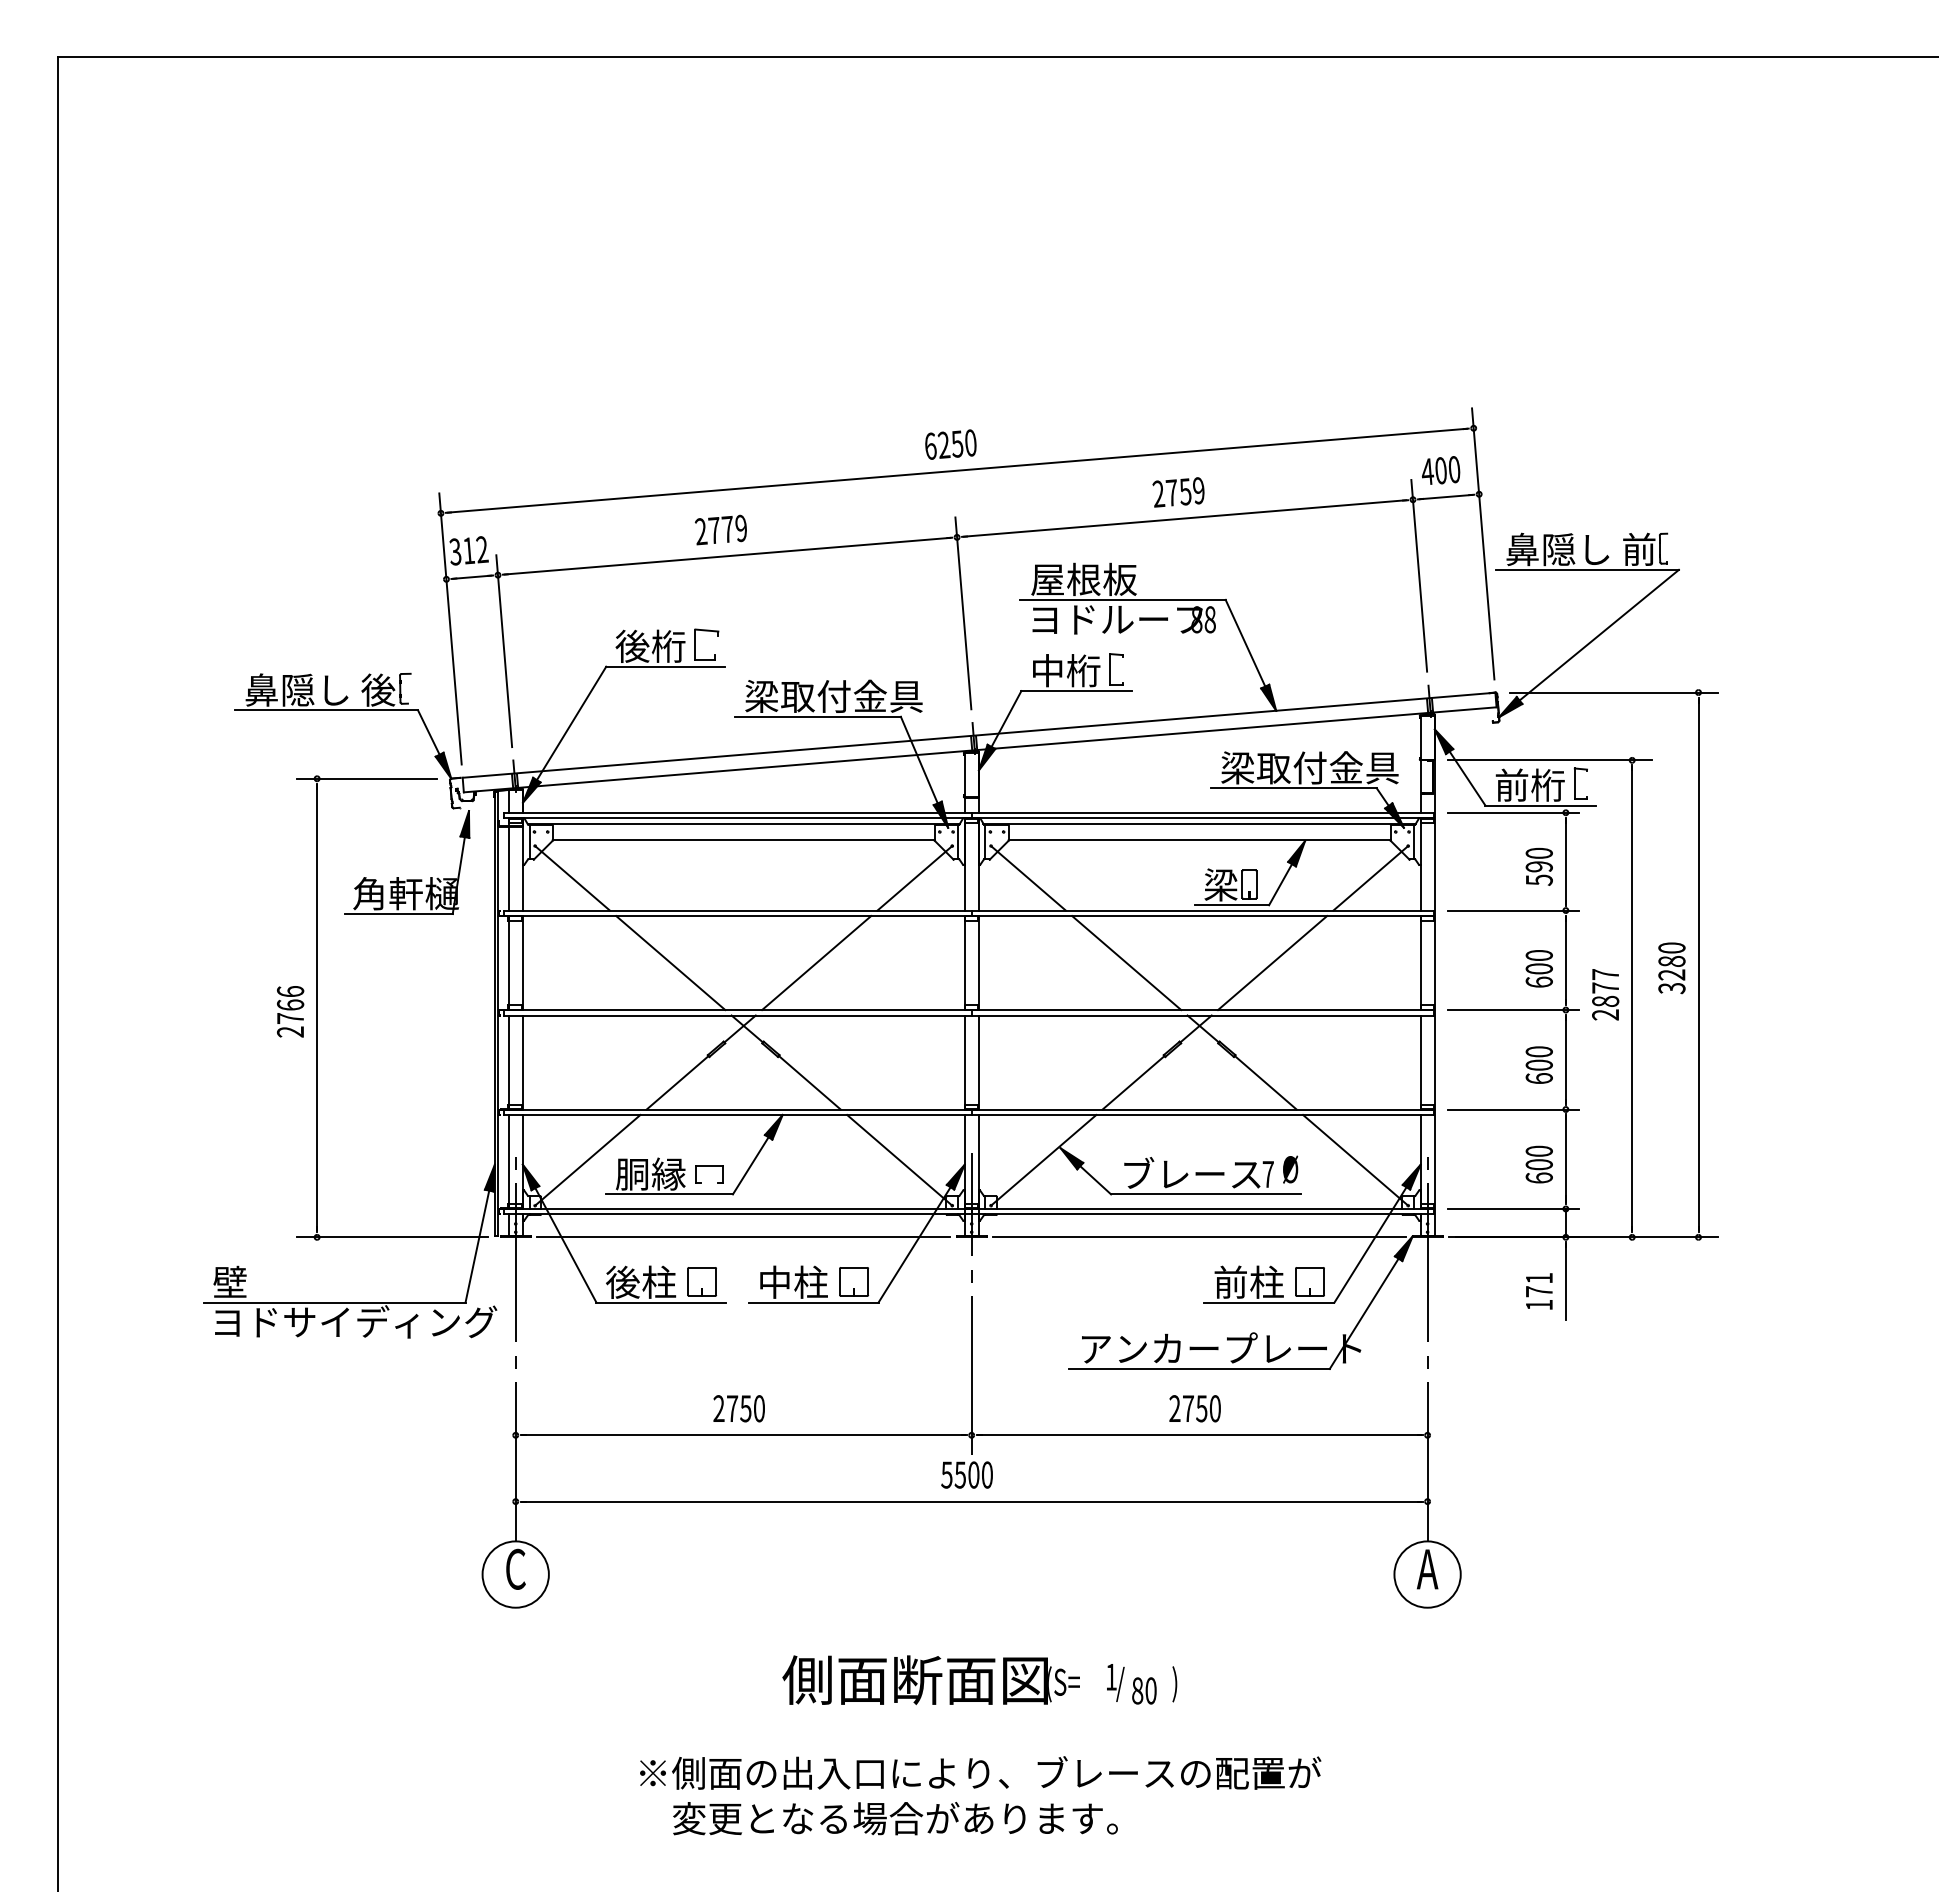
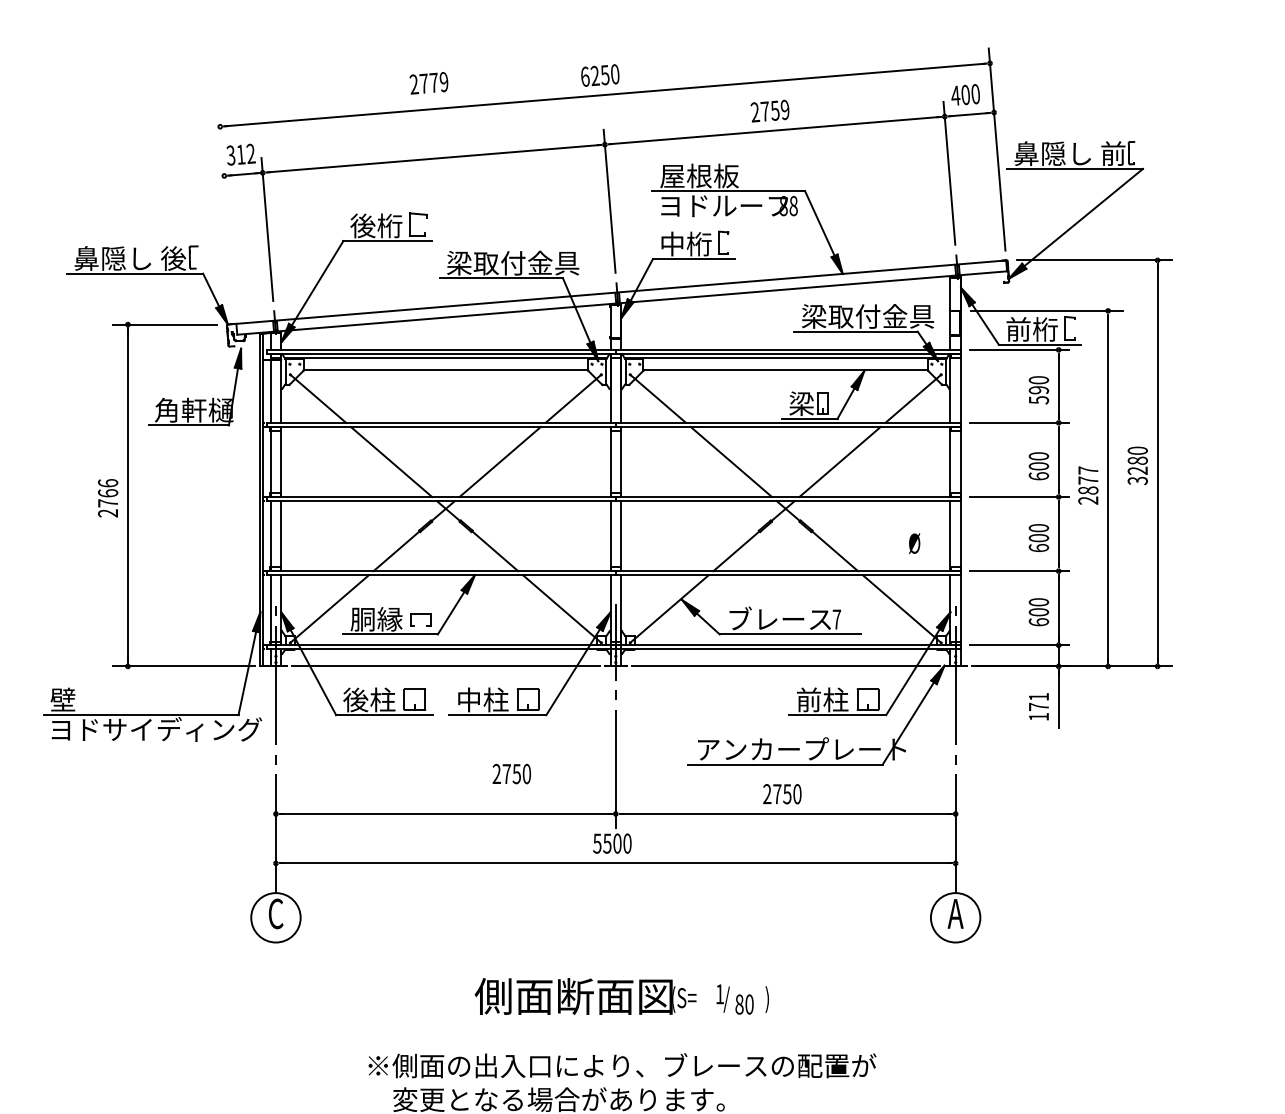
text: (720, 529) -> (428, 82), moved
line: (450, 628) -> (227, 212), removed
text: (1290, 1169) -> (914, 543), moved
text: (738, 1408) -> (511, 773), moved

